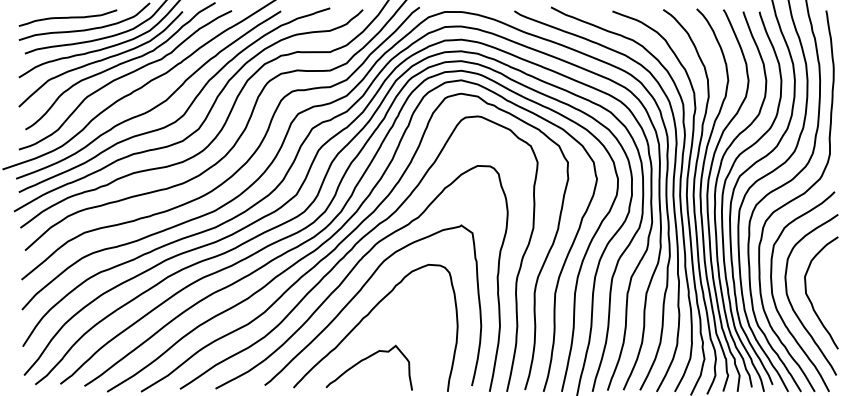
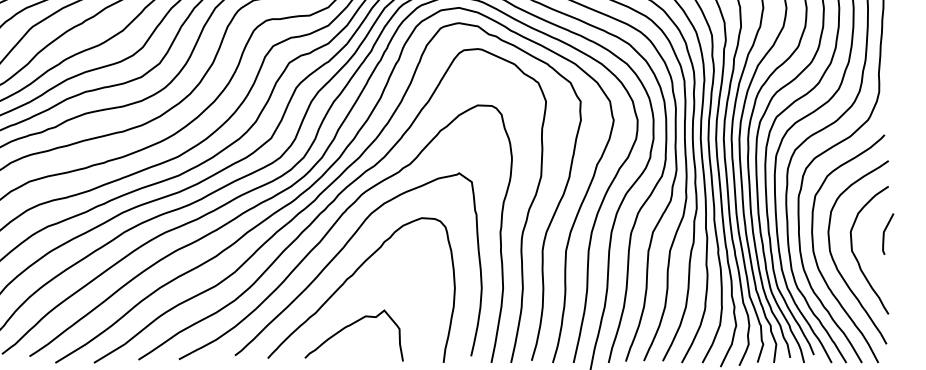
line: (835, 276) -> (885, 231), added

